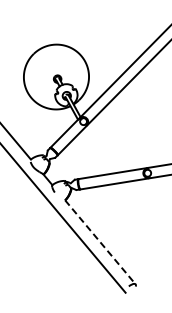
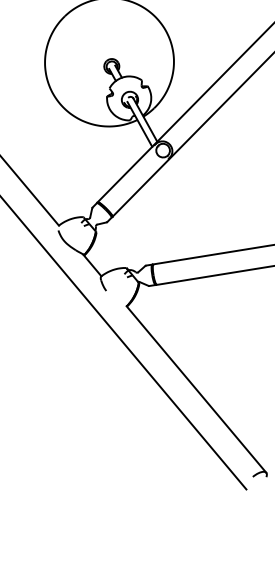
line: (100, 242) -> (196, 389), dashed -> solid

